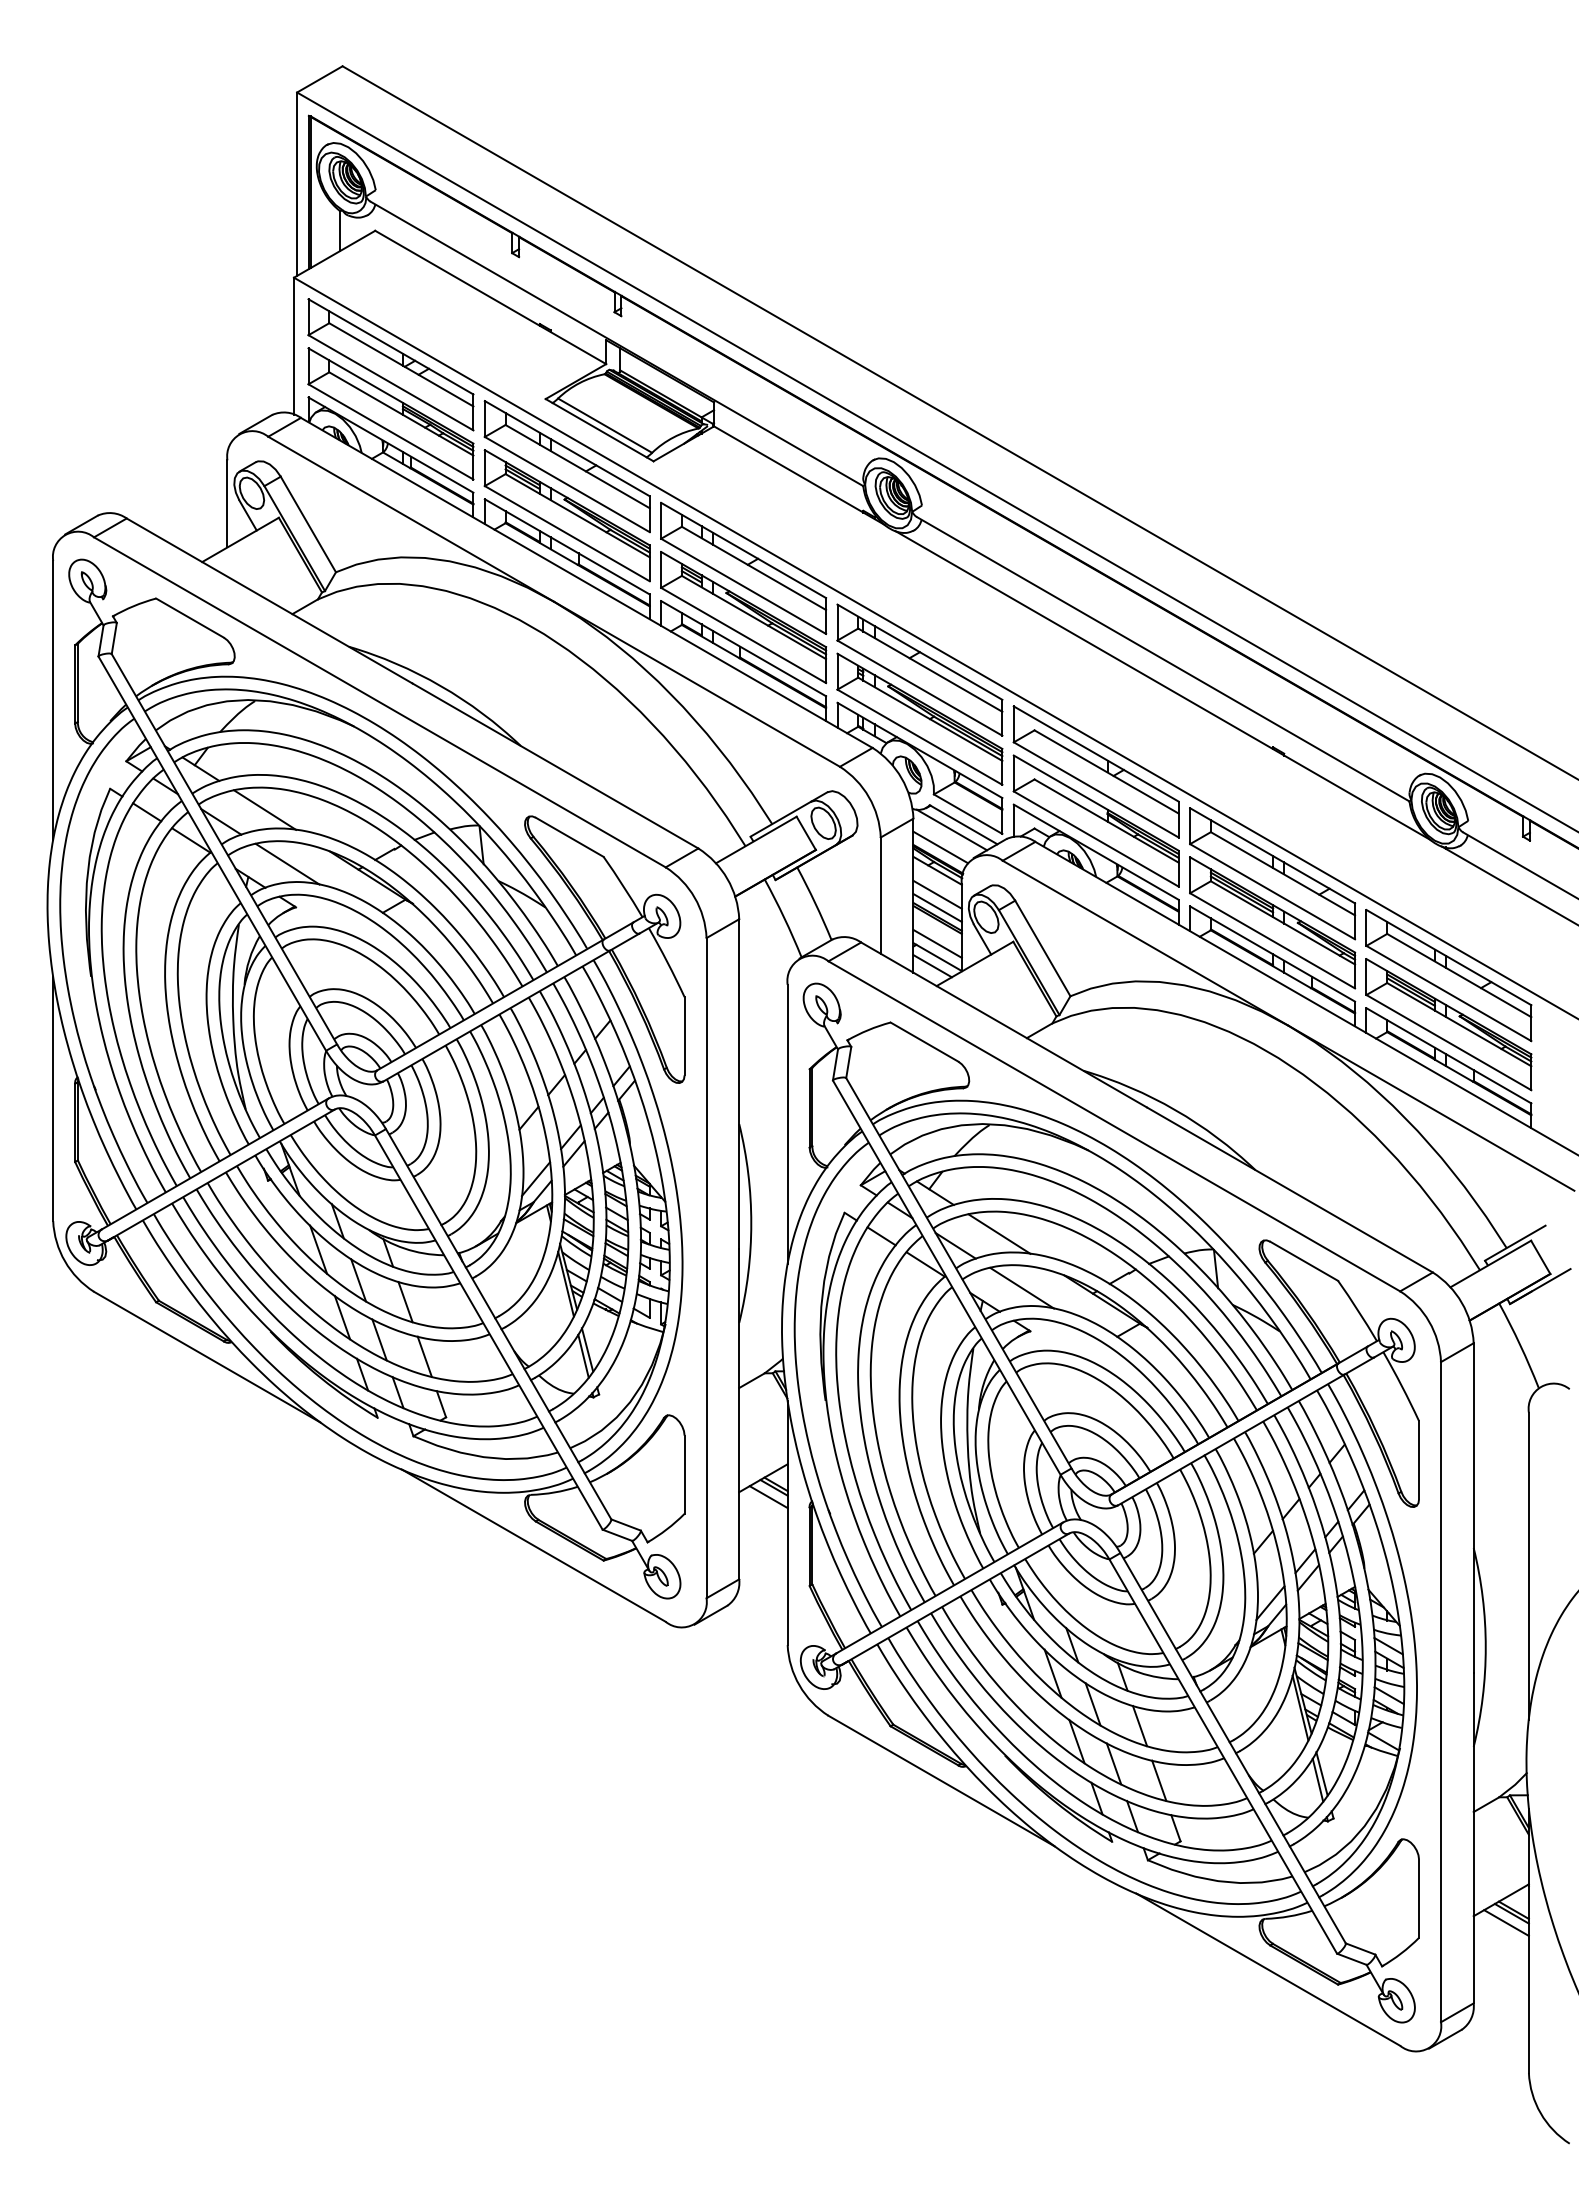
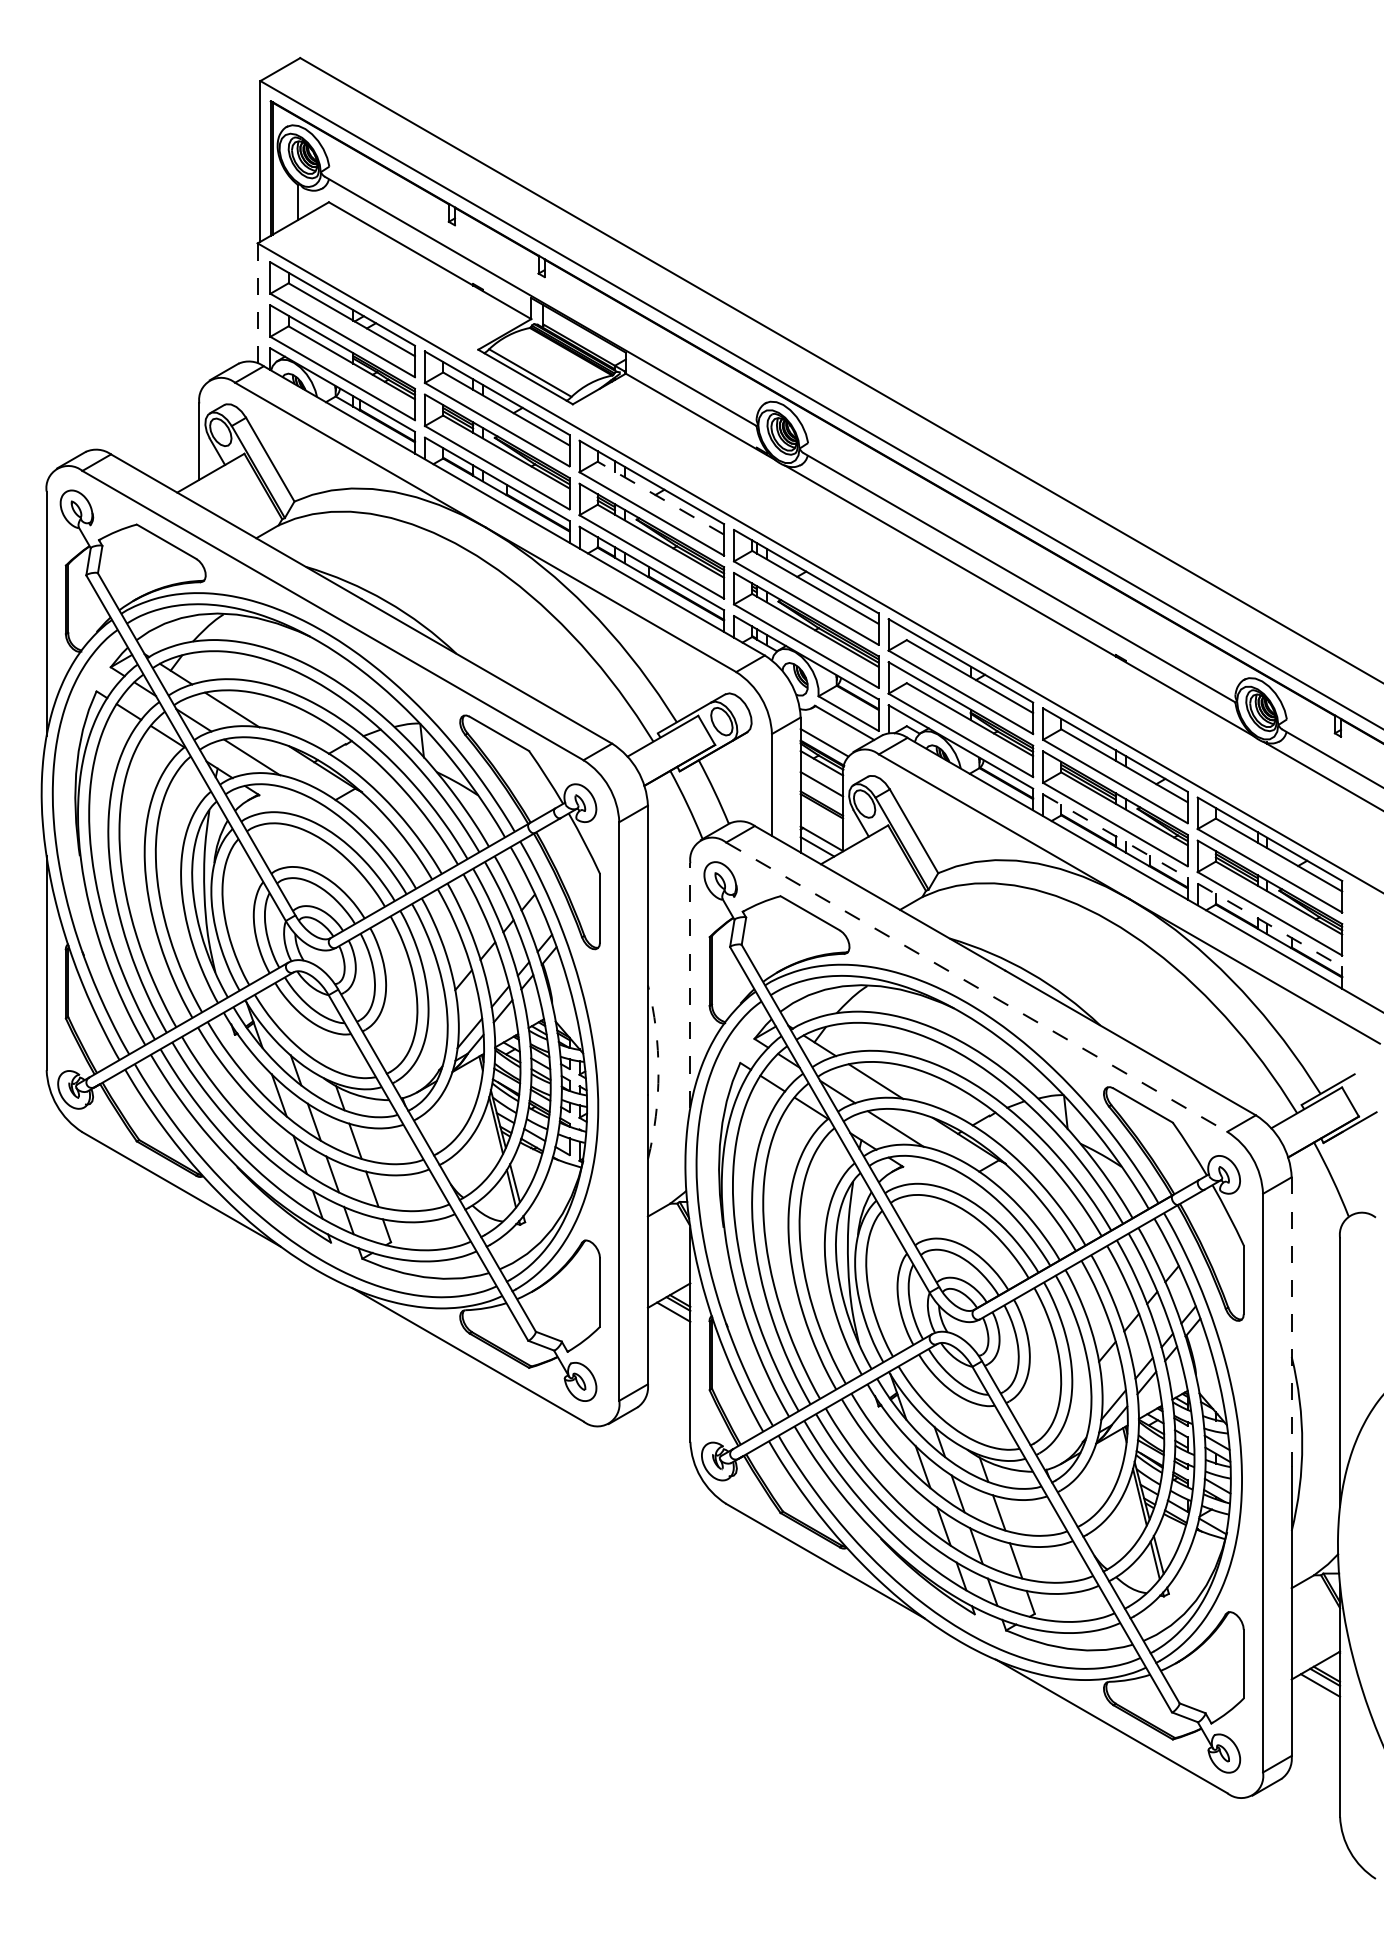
line: (294, 345) -> (258, 302), solid -> dashed
line: (753, 568) -> (660, 498), solid -> dashed
line: (951, 829) -> (833, 727), removed
line: (937, 907) -> (821, 795), removed
line: (937, 943) -> (821, 826), removed
line: (1273, 954) -> (1116, 836), solid -> dashed
line: (1449, 1056) -> (1270, 925), solid -> dashed
line: (787, 1123) -> (690, 984), solid -> dashed
line: (1114, 1126) -> (976, 987), solid -> dashed
arc: (751, 1223) -> (658, 1072), solid -> dashed
line: (1473, 1508) -> (1291, 1322), solid -> dashed

